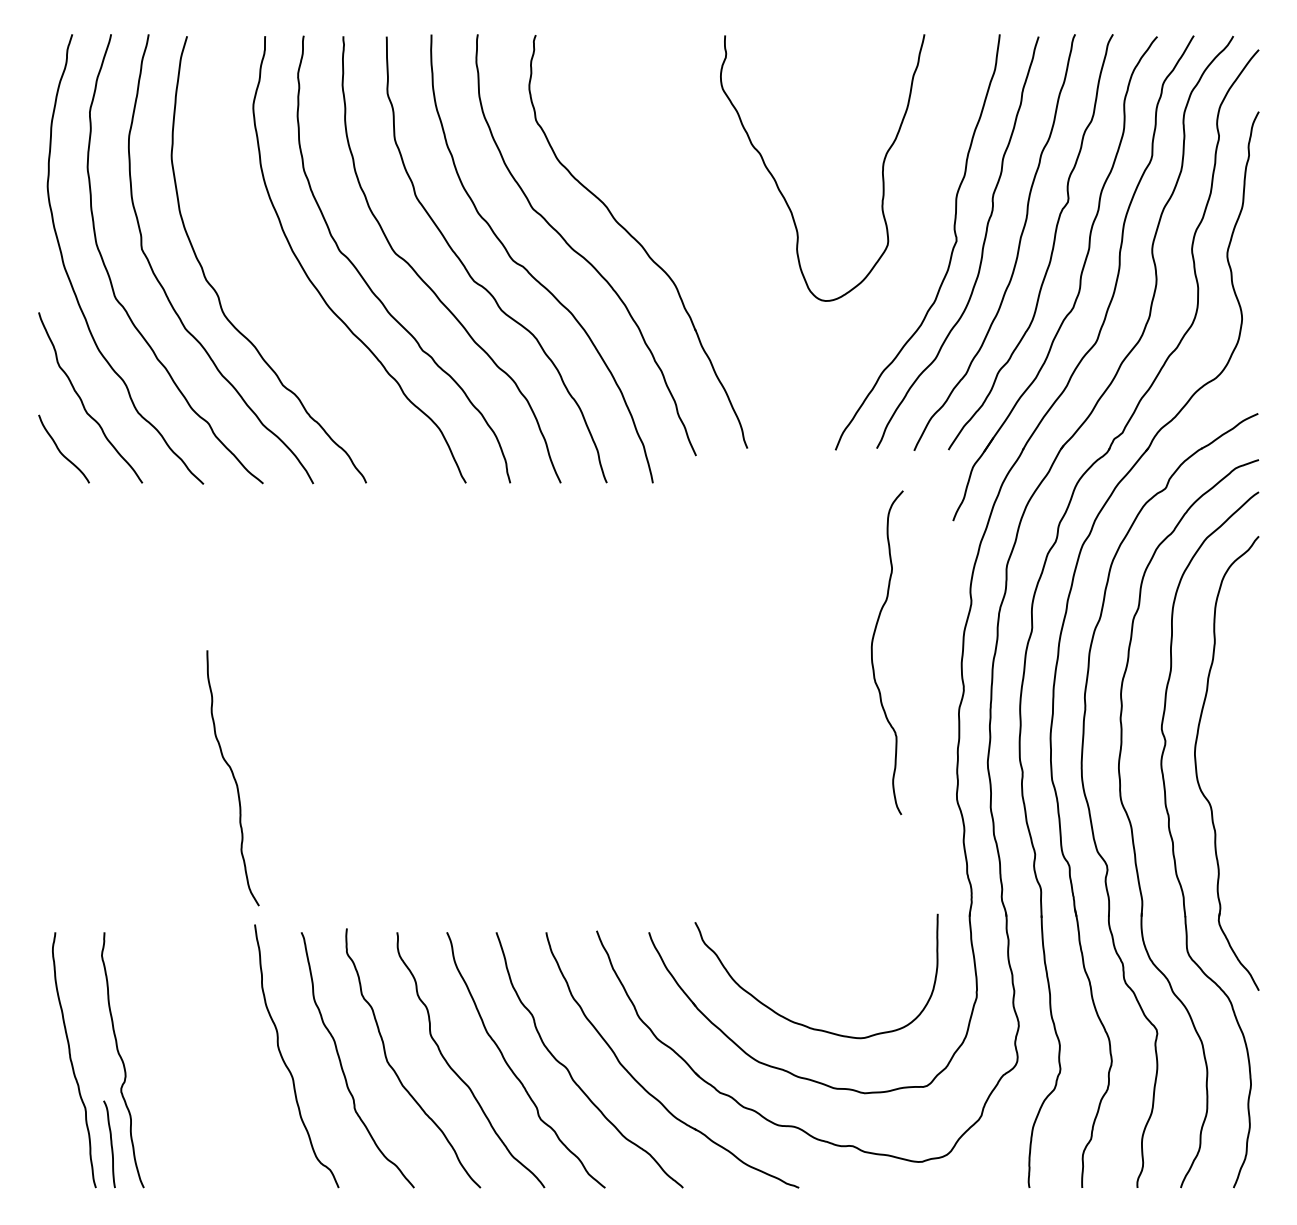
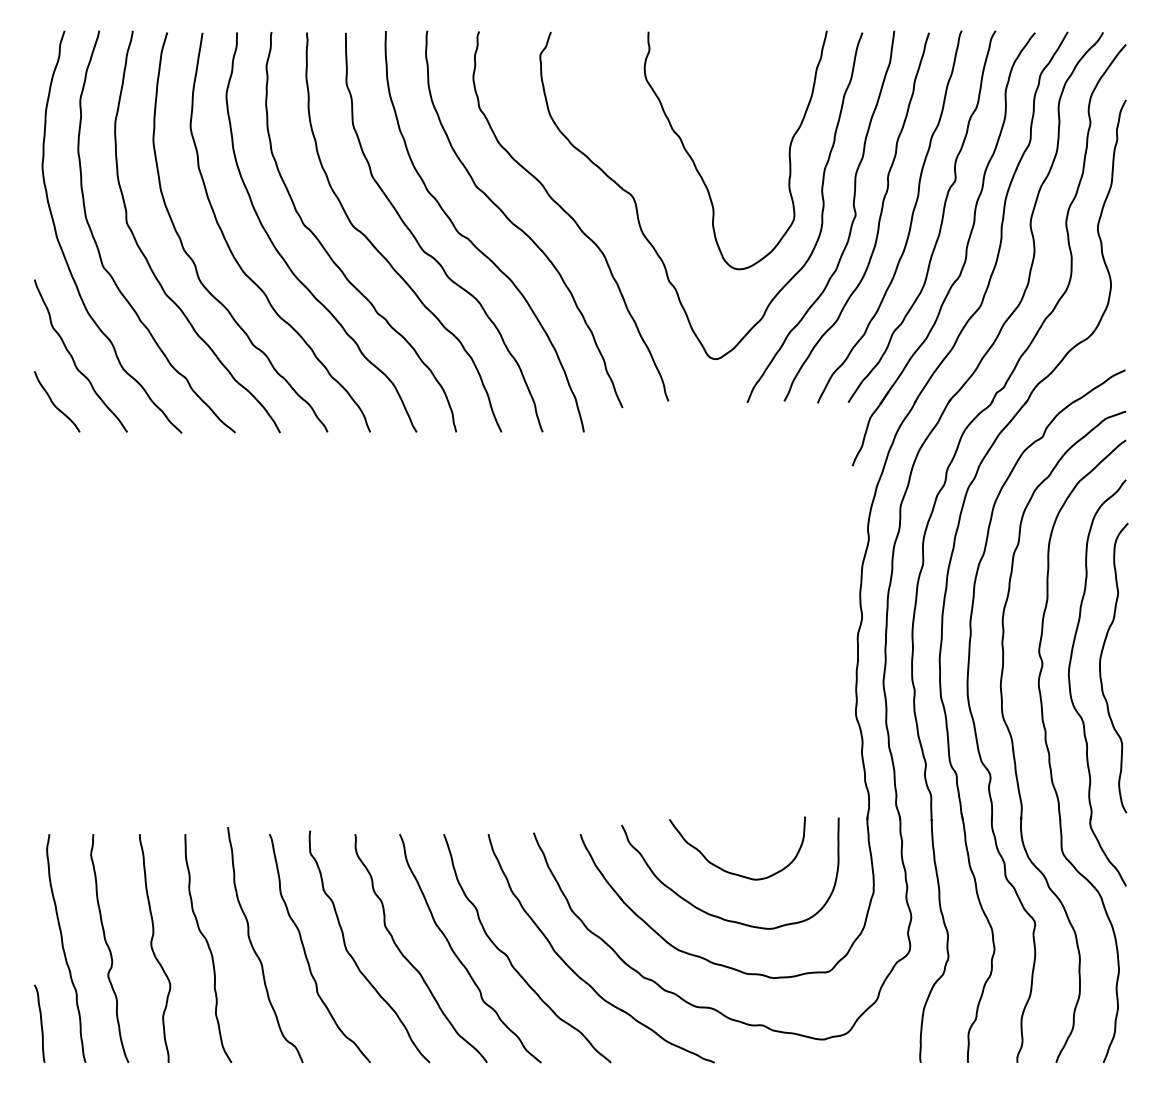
part: (712, 230) -> (637, 206), added
curve: (264, 289) -> (236, 259), added
curve: (872, 652) -> (1100, 667), moved
curve: (233, 778) -> (208, 948), moved
curve: (813, 973) -> (727, 870), added
curve: (171, 1060) -> (153, 948), added
curve: (110, 1144) -> (40, 1023), moved

